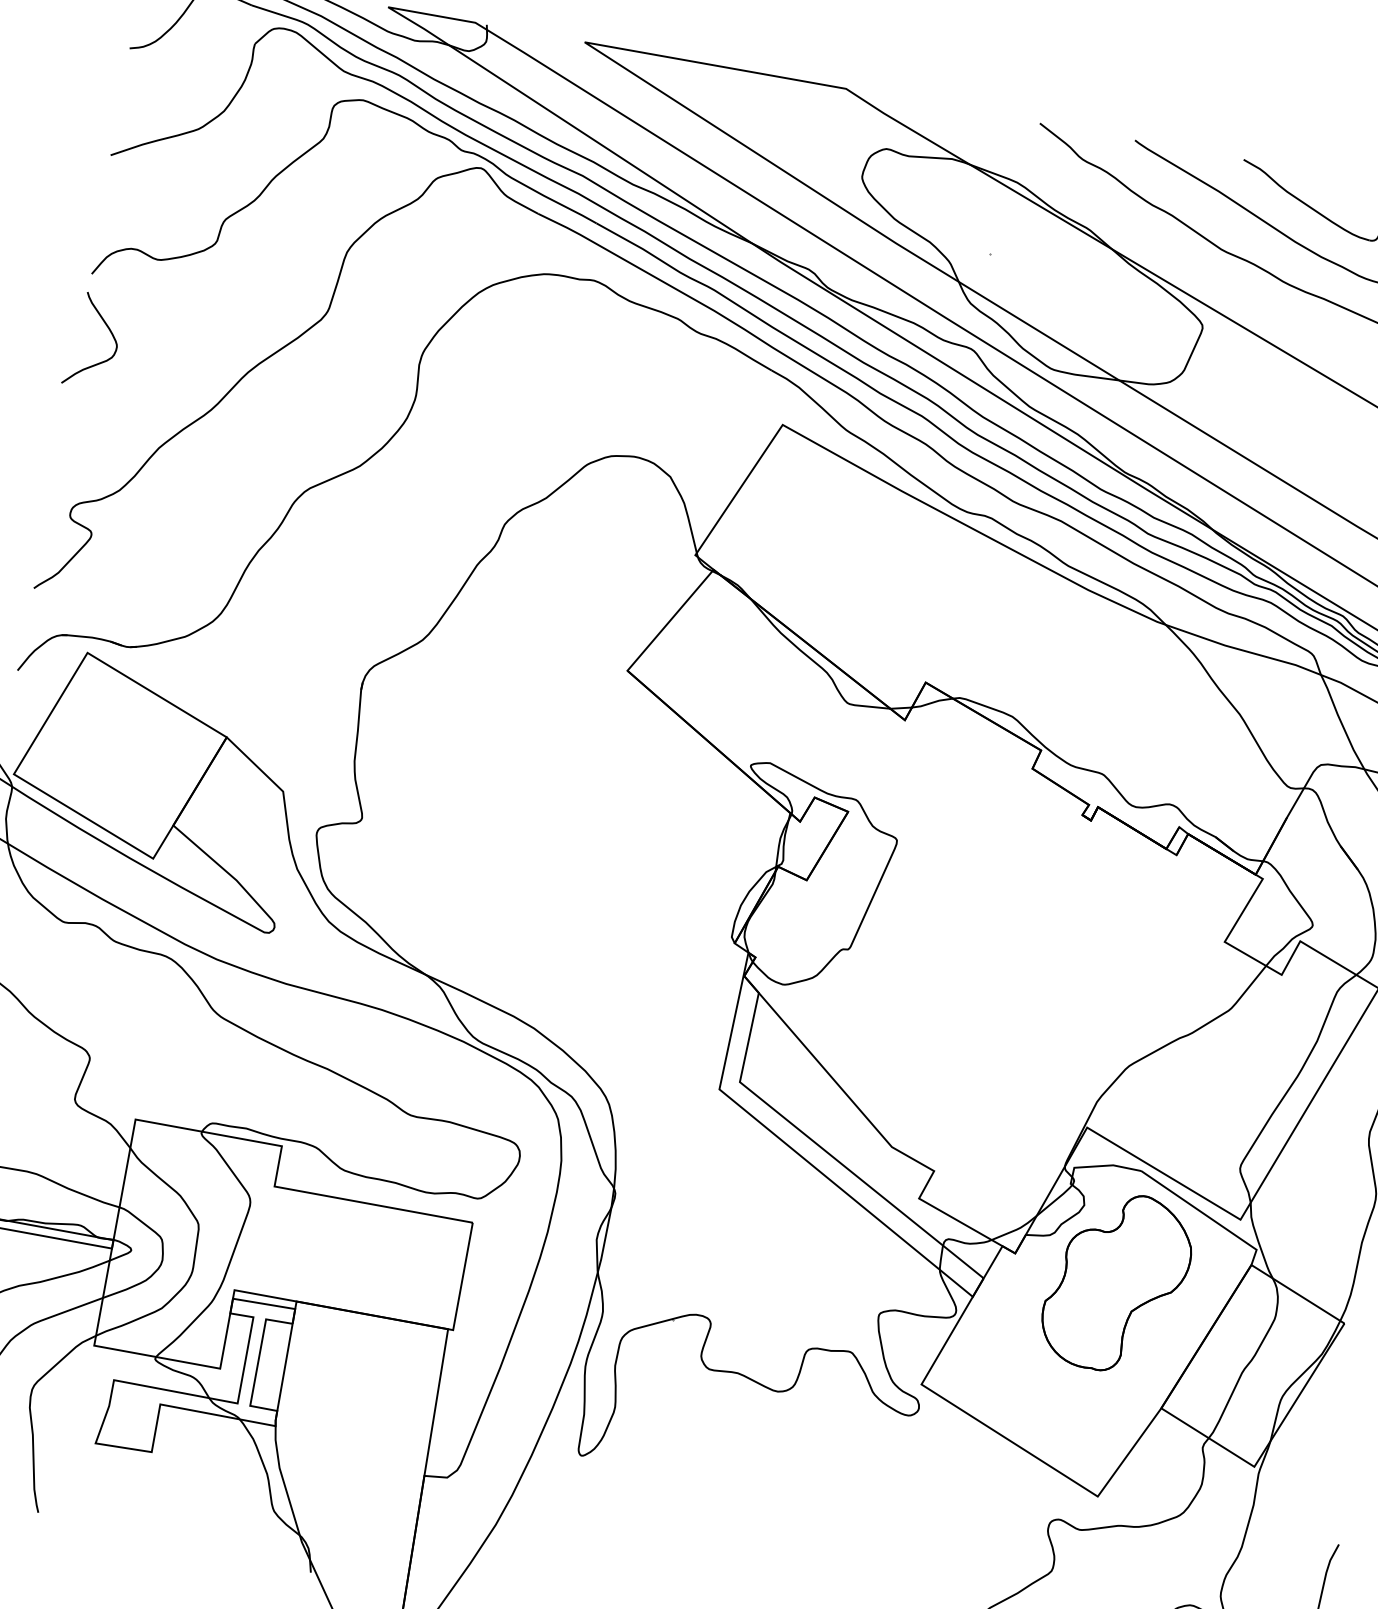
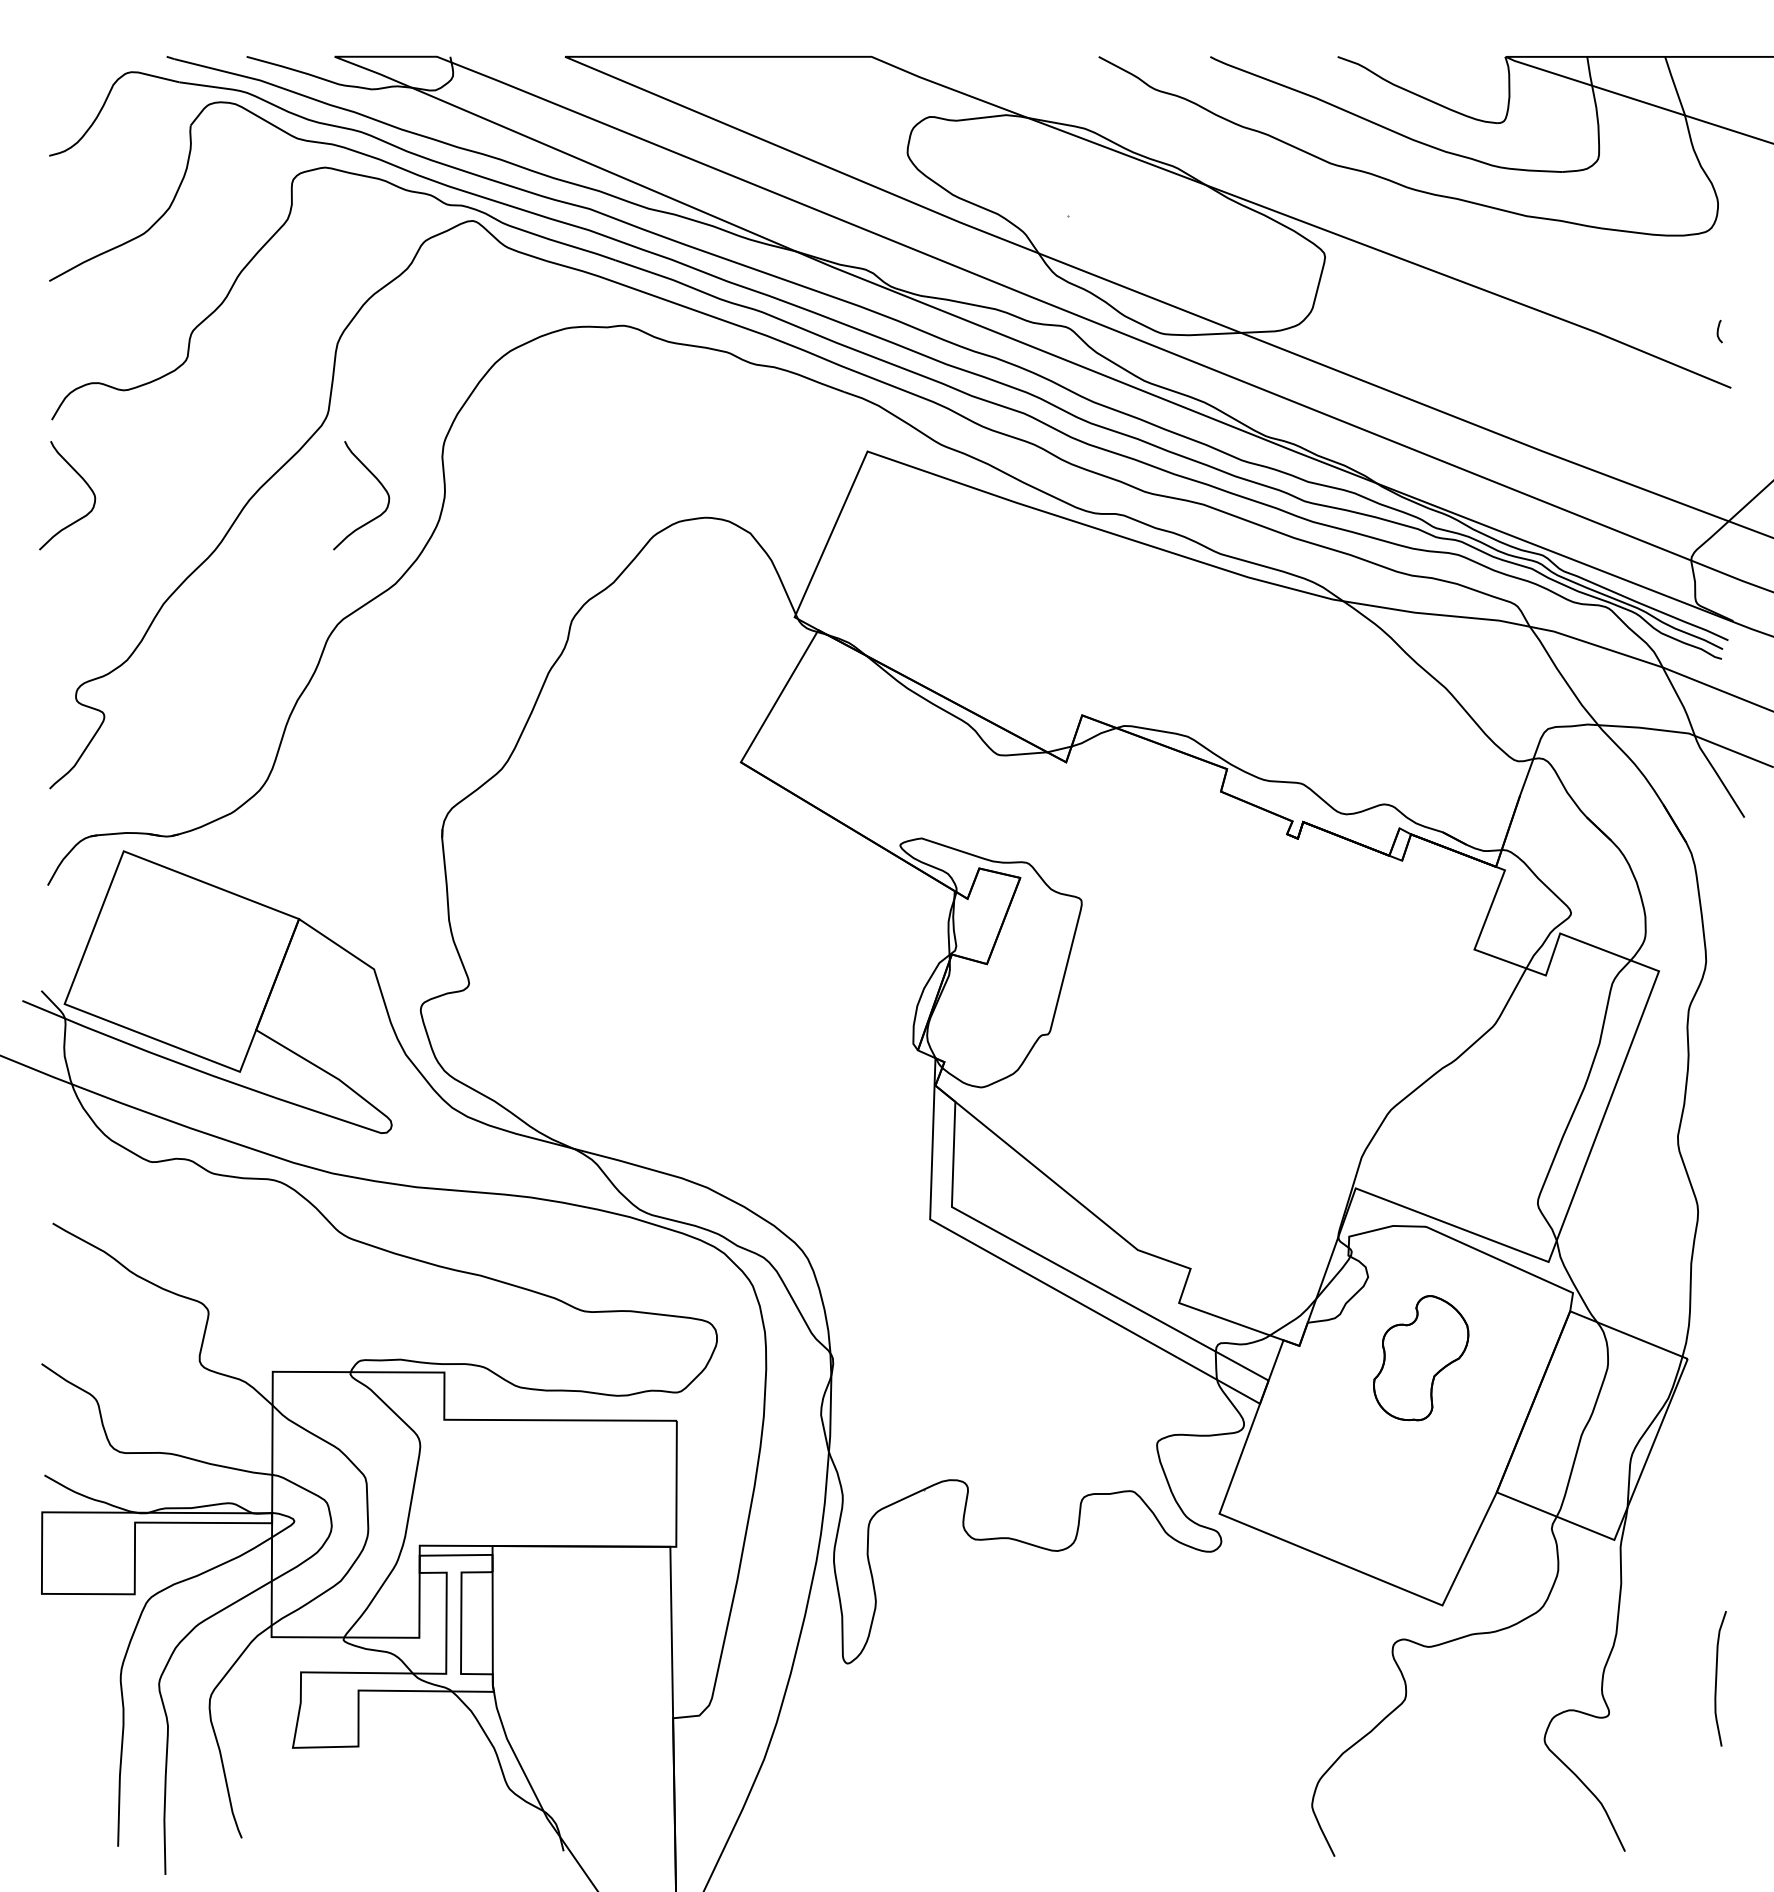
curve: (360, 377) -> (378, 482), added
part: (1116, 1281) -> (1420, 1357), size x0.6

